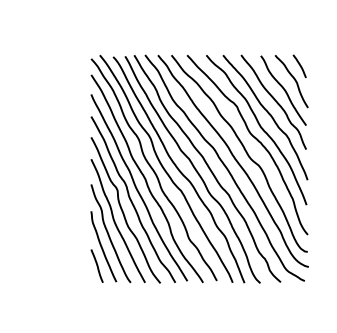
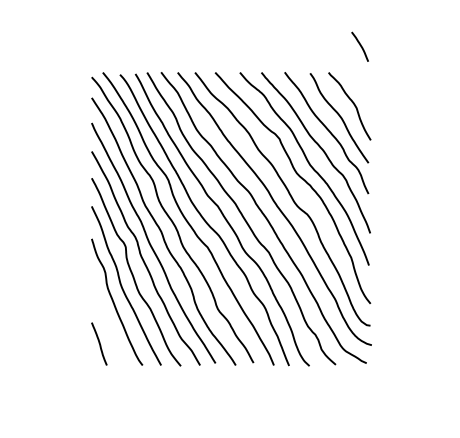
curve: (299, 65) -> (359, 45), moved
curve: (101, 246) -> (105, 318), removed

